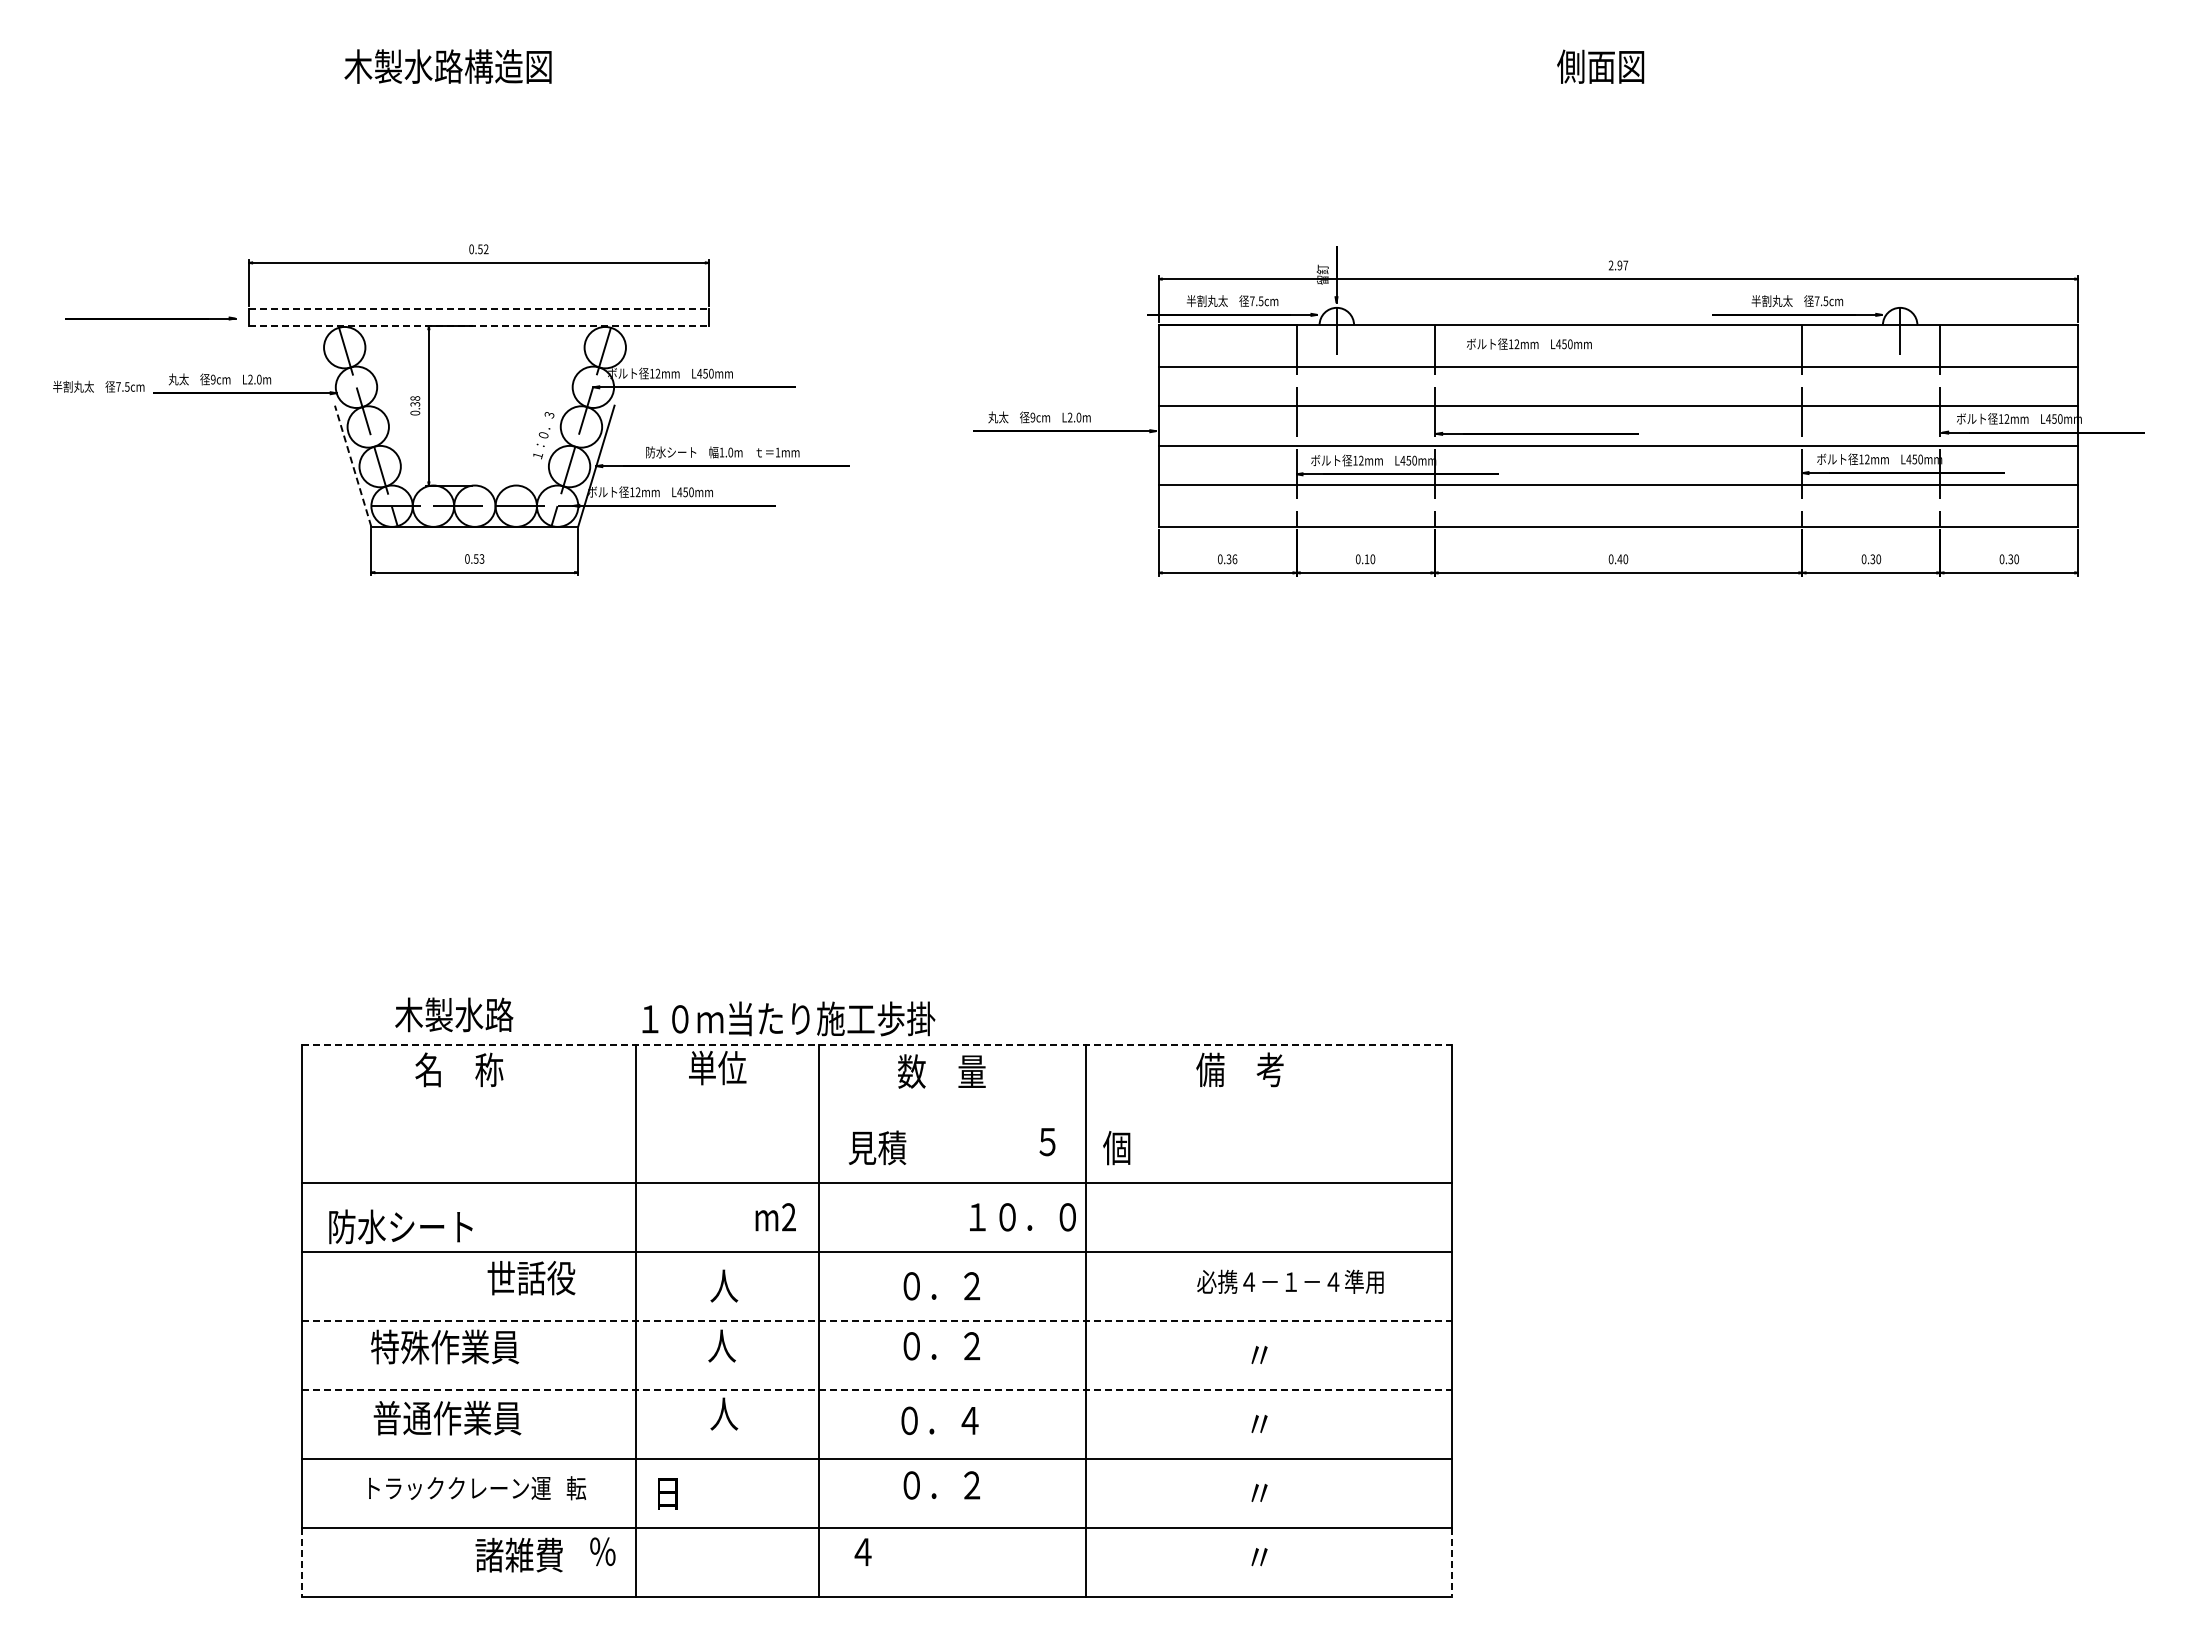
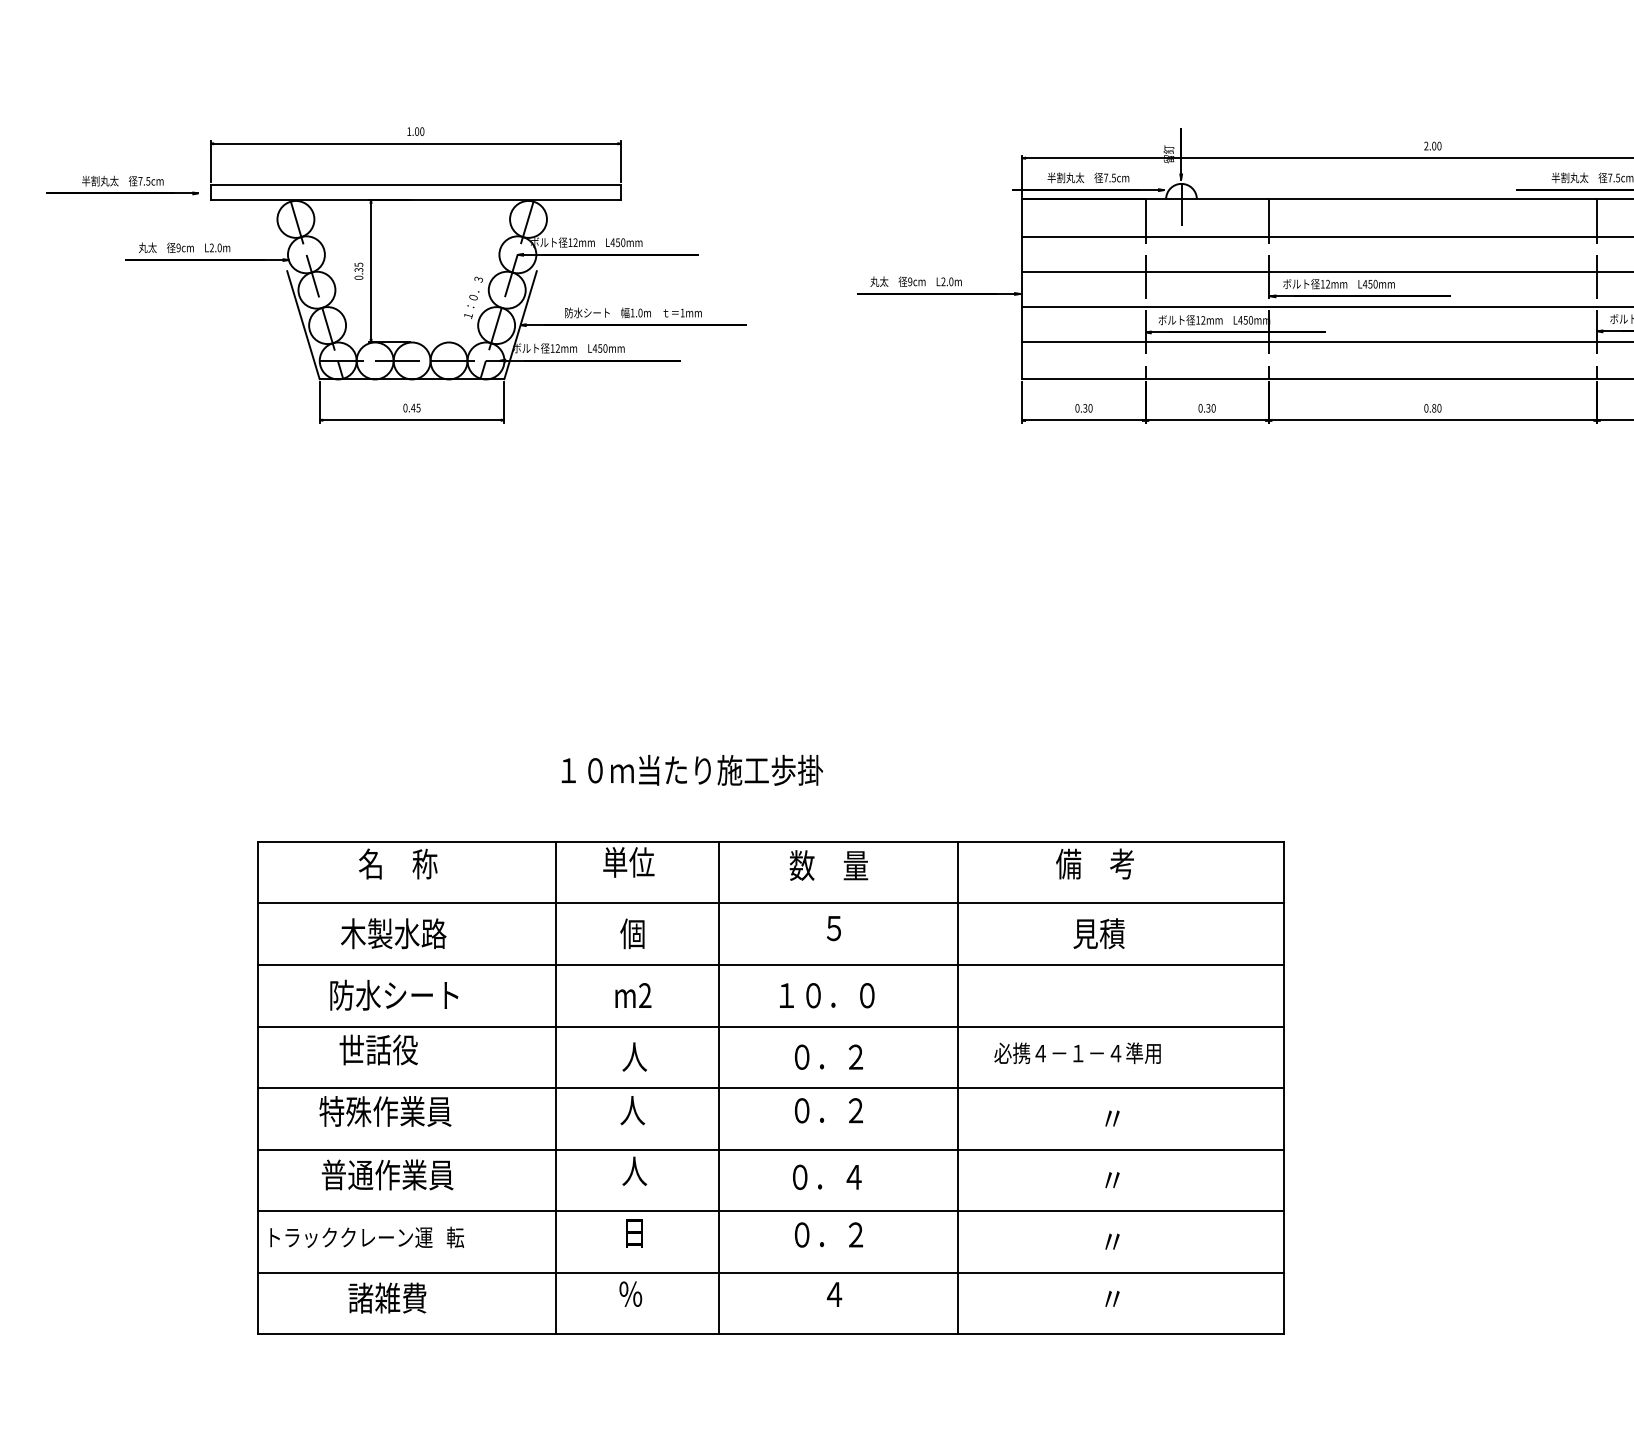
text: (478, 249) -> (415, 131), 0.52 -> 1.00
text: (1622, 265) -> (1436, 146), 2.97 -> 2.00
line: (478, 308) -> (415, 184), dashed -> solid
line: (478, 326) -> (415, 200), dashed -> solid
text: (1529, 343) -> (1339, 283), moved
text: (98, 386) -> (122, 180), moved
text: (414, 398) -> (358, 264), 0.38 -> 0.35
line: (352, 465) -> (302, 324), dashed -> solid
text: (478, 558) -> (415, 407), 0.53 -> 0.45
text: (1234, 558) -> (1090, 407), 0.36 -> 0.30
text: (1366, 559) -> (1207, 408), 0.10 -> 0.30
text: (1619, 559) -> (1433, 408), 0.40 -> 0.80
text: (454, 1014) -> (393, 933), moved
text: (788, 1018) -> (692, 770), moved
line: (877, 1044) -> (771, 841), dashed -> solid
line: (877, 1113) -> (771, 903), added
text: (1047, 1142) -> (833, 928), moved
text: (877, 1147) -> (1099, 933), moved
text: (1116, 1148) -> (632, 934), moved
text: (775, 1217) -> (633, 995), moved
text: (1022, 1217) -> (826, 995), moved
text: (400, 1226) -> (393, 994), moved
text: (531, 1278) -> (378, 1050), moved
text: (1290, 1281) -> (1077, 1052), moved
line: (877, 1320) -> (771, 1087), dashed -> solid
line: (877, 1389) -> (771, 1149), dashed -> solid
text: (477, 1488) -> (367, 1237), moved
text: (667, 1493) -> (634, 1233), moved
text: (602, 1551) -> (630, 1293), moved
text: (862, 1551) -> (833, 1293), moved
text: (518, 1554) -> (386, 1297), moved
line: (302, 1562) -> (258, 1303), dashed -> solid
line: (1452, 1562) -> (1284, 1303), dashed -> solid

